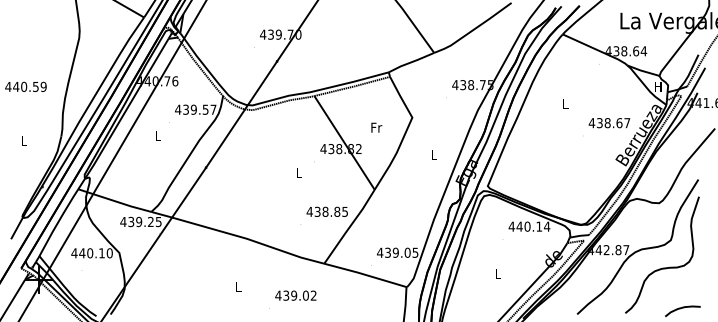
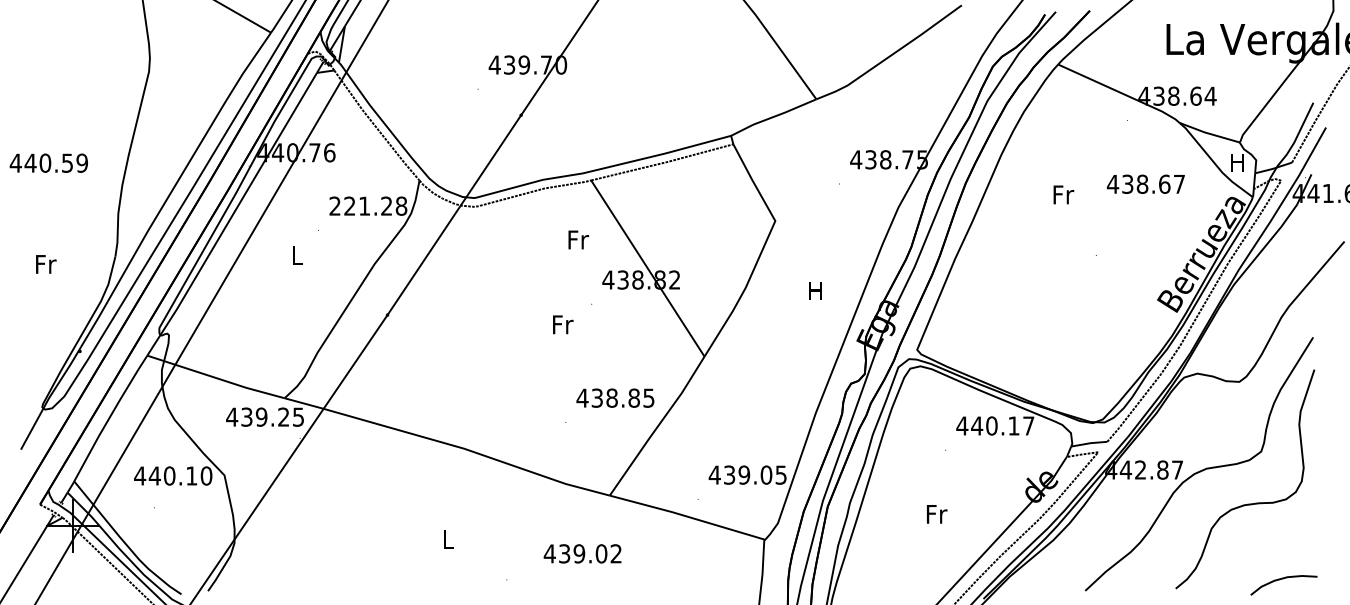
text: (565, 103) -> (1063, 194), L -> Fr
text: (195, 109) -> (367, 205), 439.57 -> 221.28
text: (609, 123) -> (1145, 184), moved
text: (376, 127) -> (578, 239), moved
text: (24, 140) -> (46, 263), L -> Fr
text: (433, 154) -> (815, 290), L -> H
text: (299, 172) -> (563, 324), L -> Fr
text: (546, 226) -> (1027, 425), 440.14 -> 440.17
text: (498, 273) -> (937, 514), L -> Fr
text: (295, 295) -> (581, 553), moved

